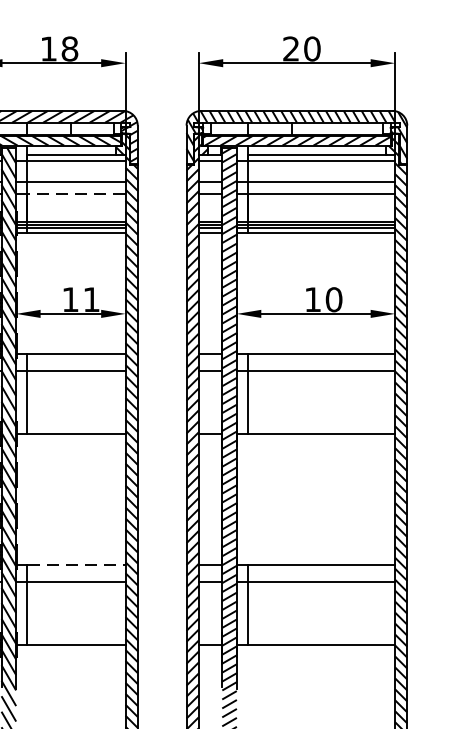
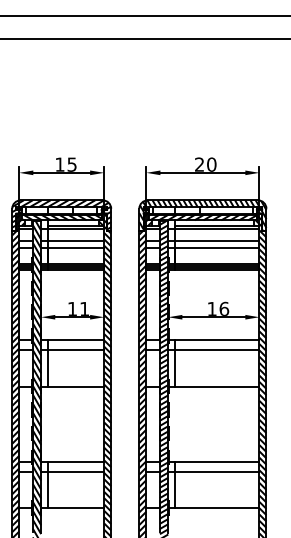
text: (68, 48) -> (71, 164), 18 -> 15
line: (75, 194) -> (75, 248), dashed -> solid
text: (334, 298) -> (224, 308), 10 -> 16
line: (77, 564) -> (76, 461), dashed -> solid

